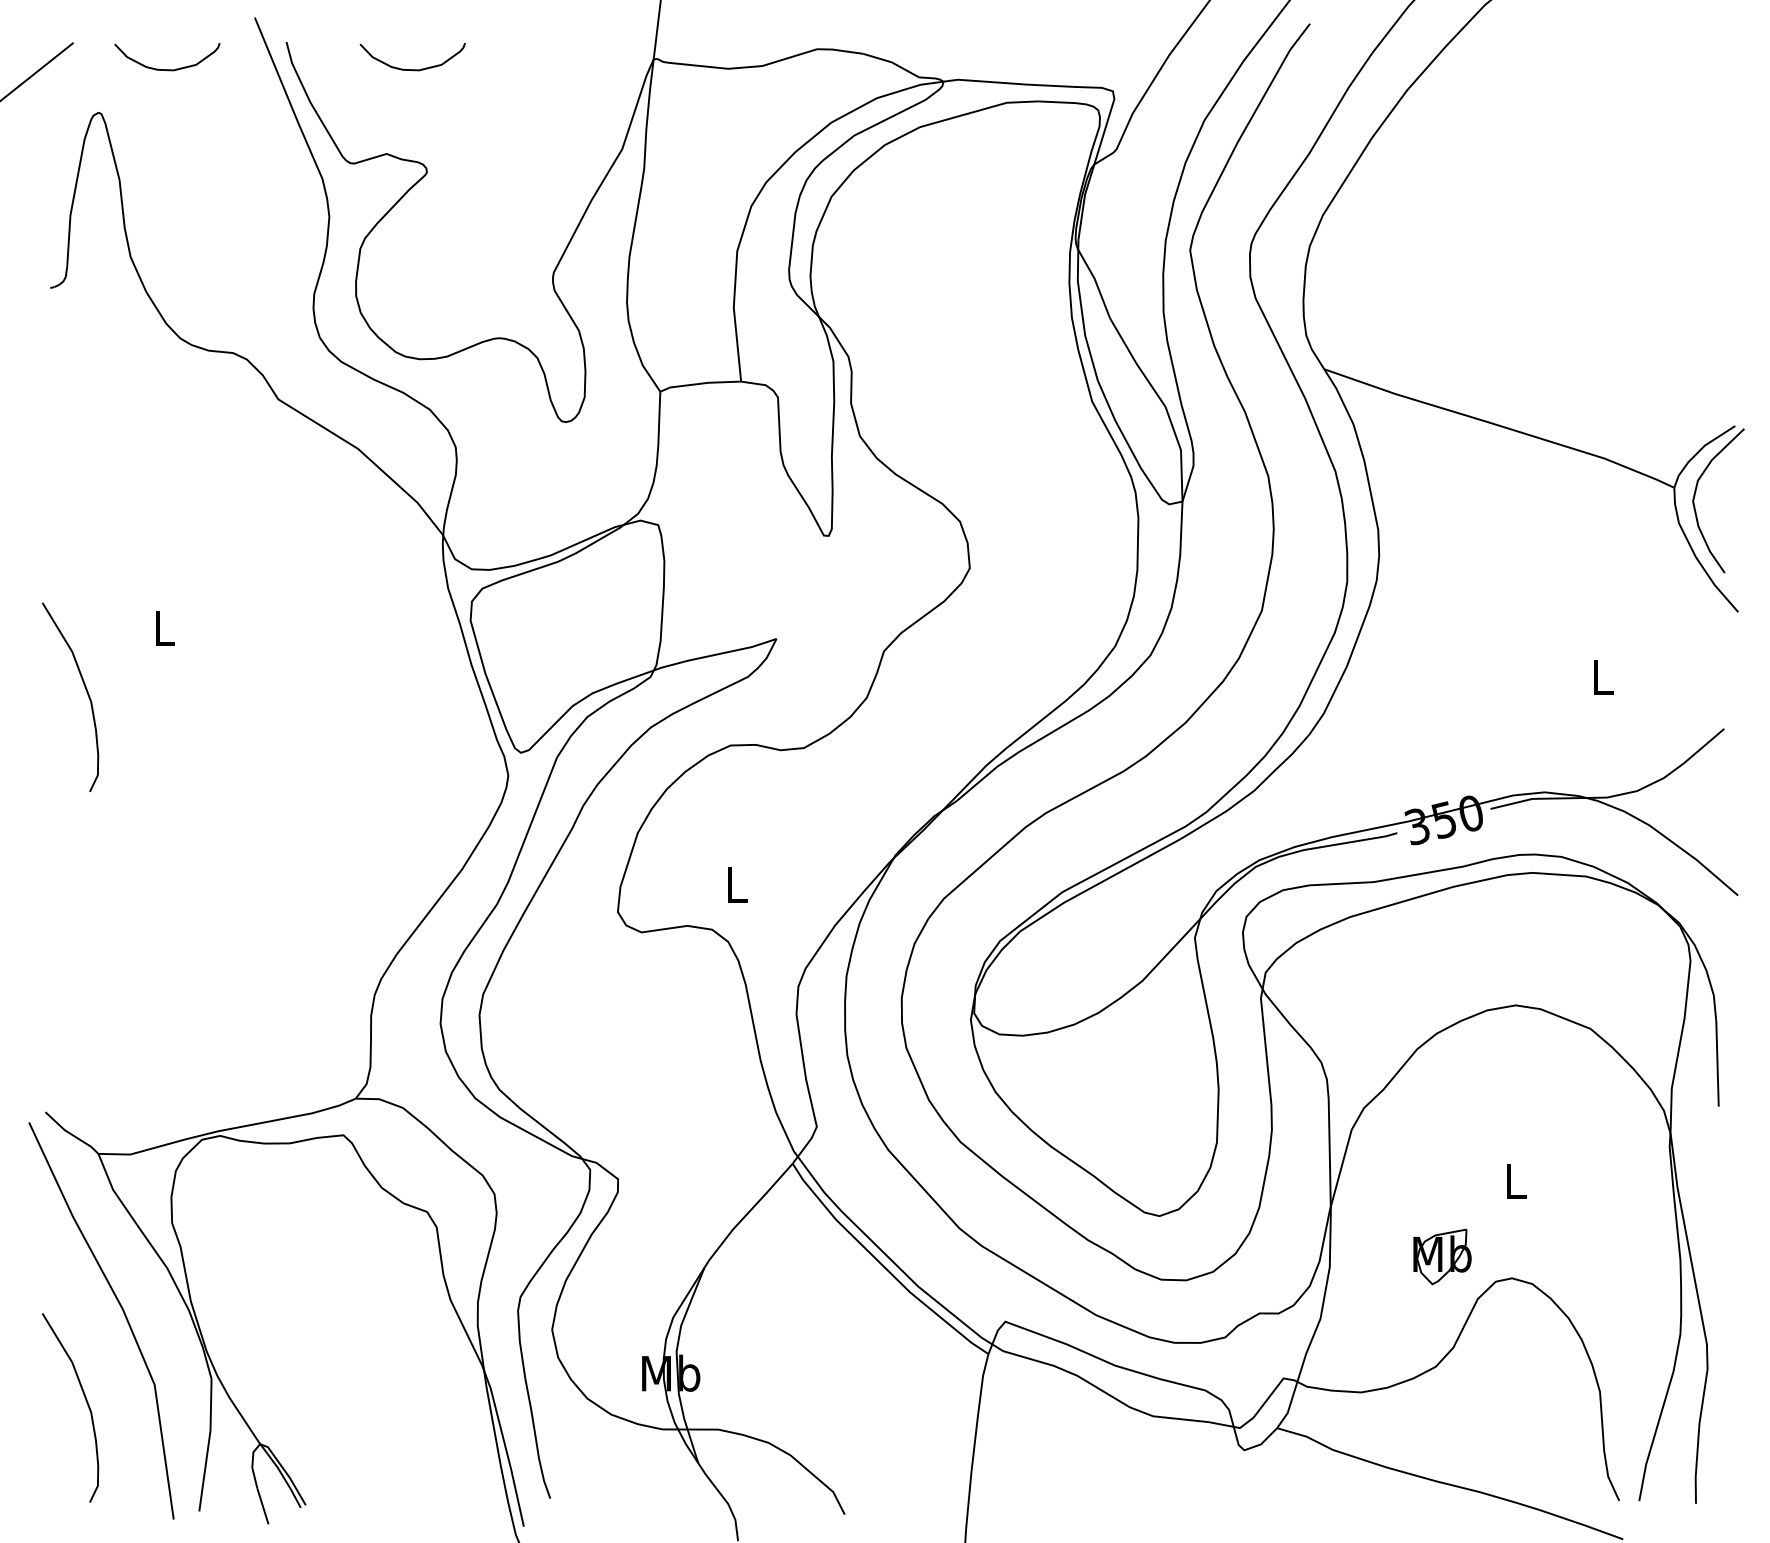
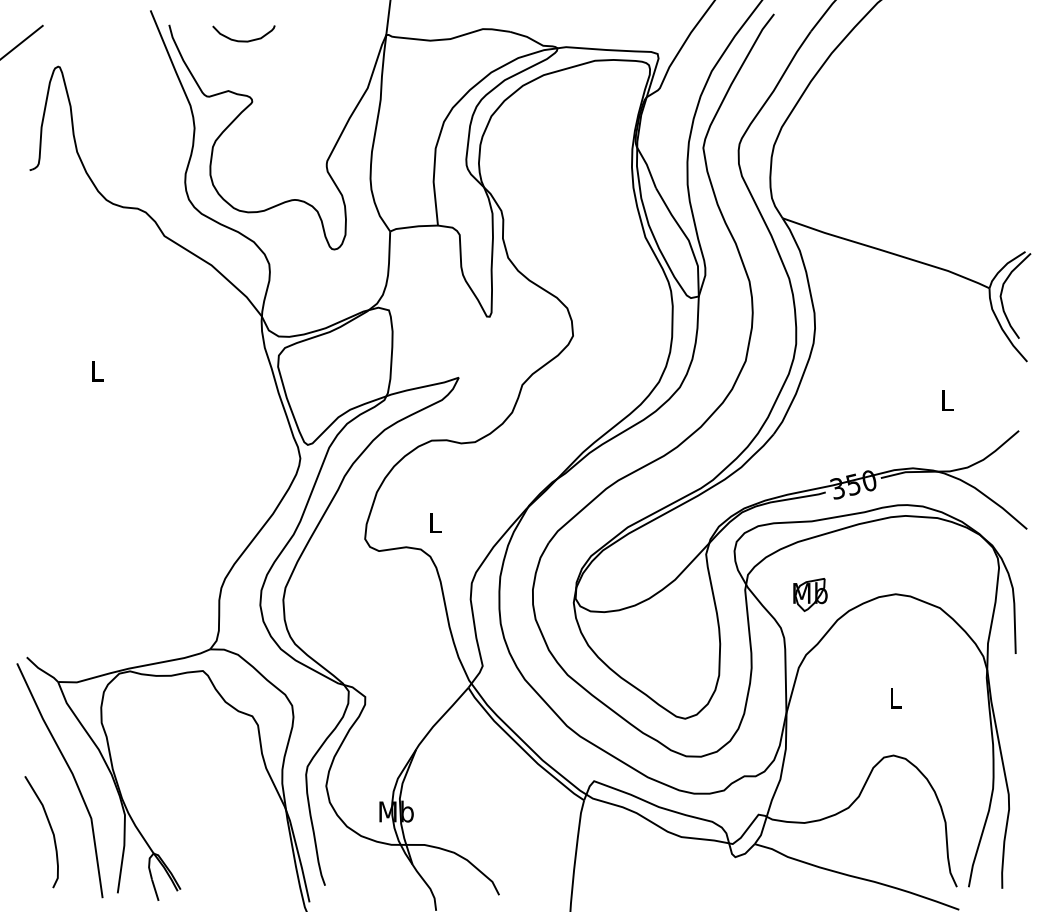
curve: (166, 68) -> (98, 40), removed
curve: (85, 692) -> (50, 409), removed
part: (1442, 1256) -> (810, 594), moved

